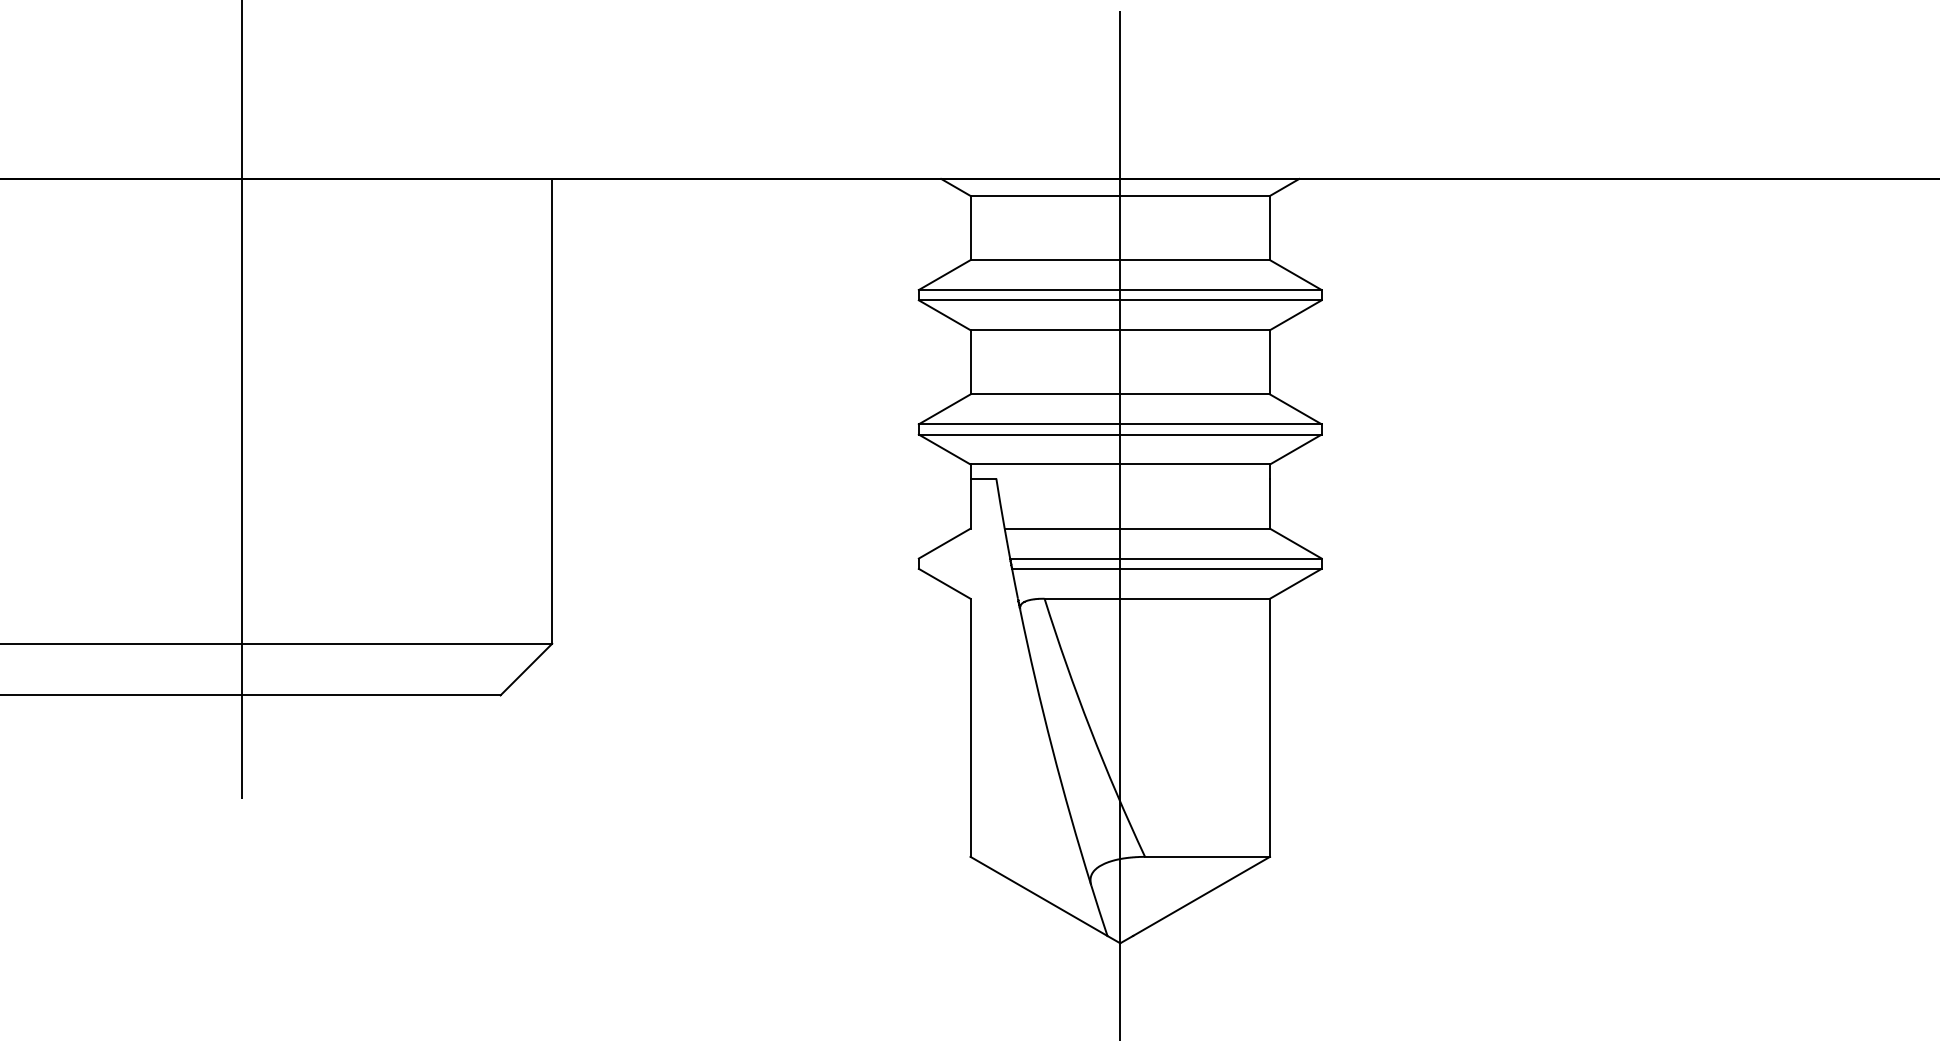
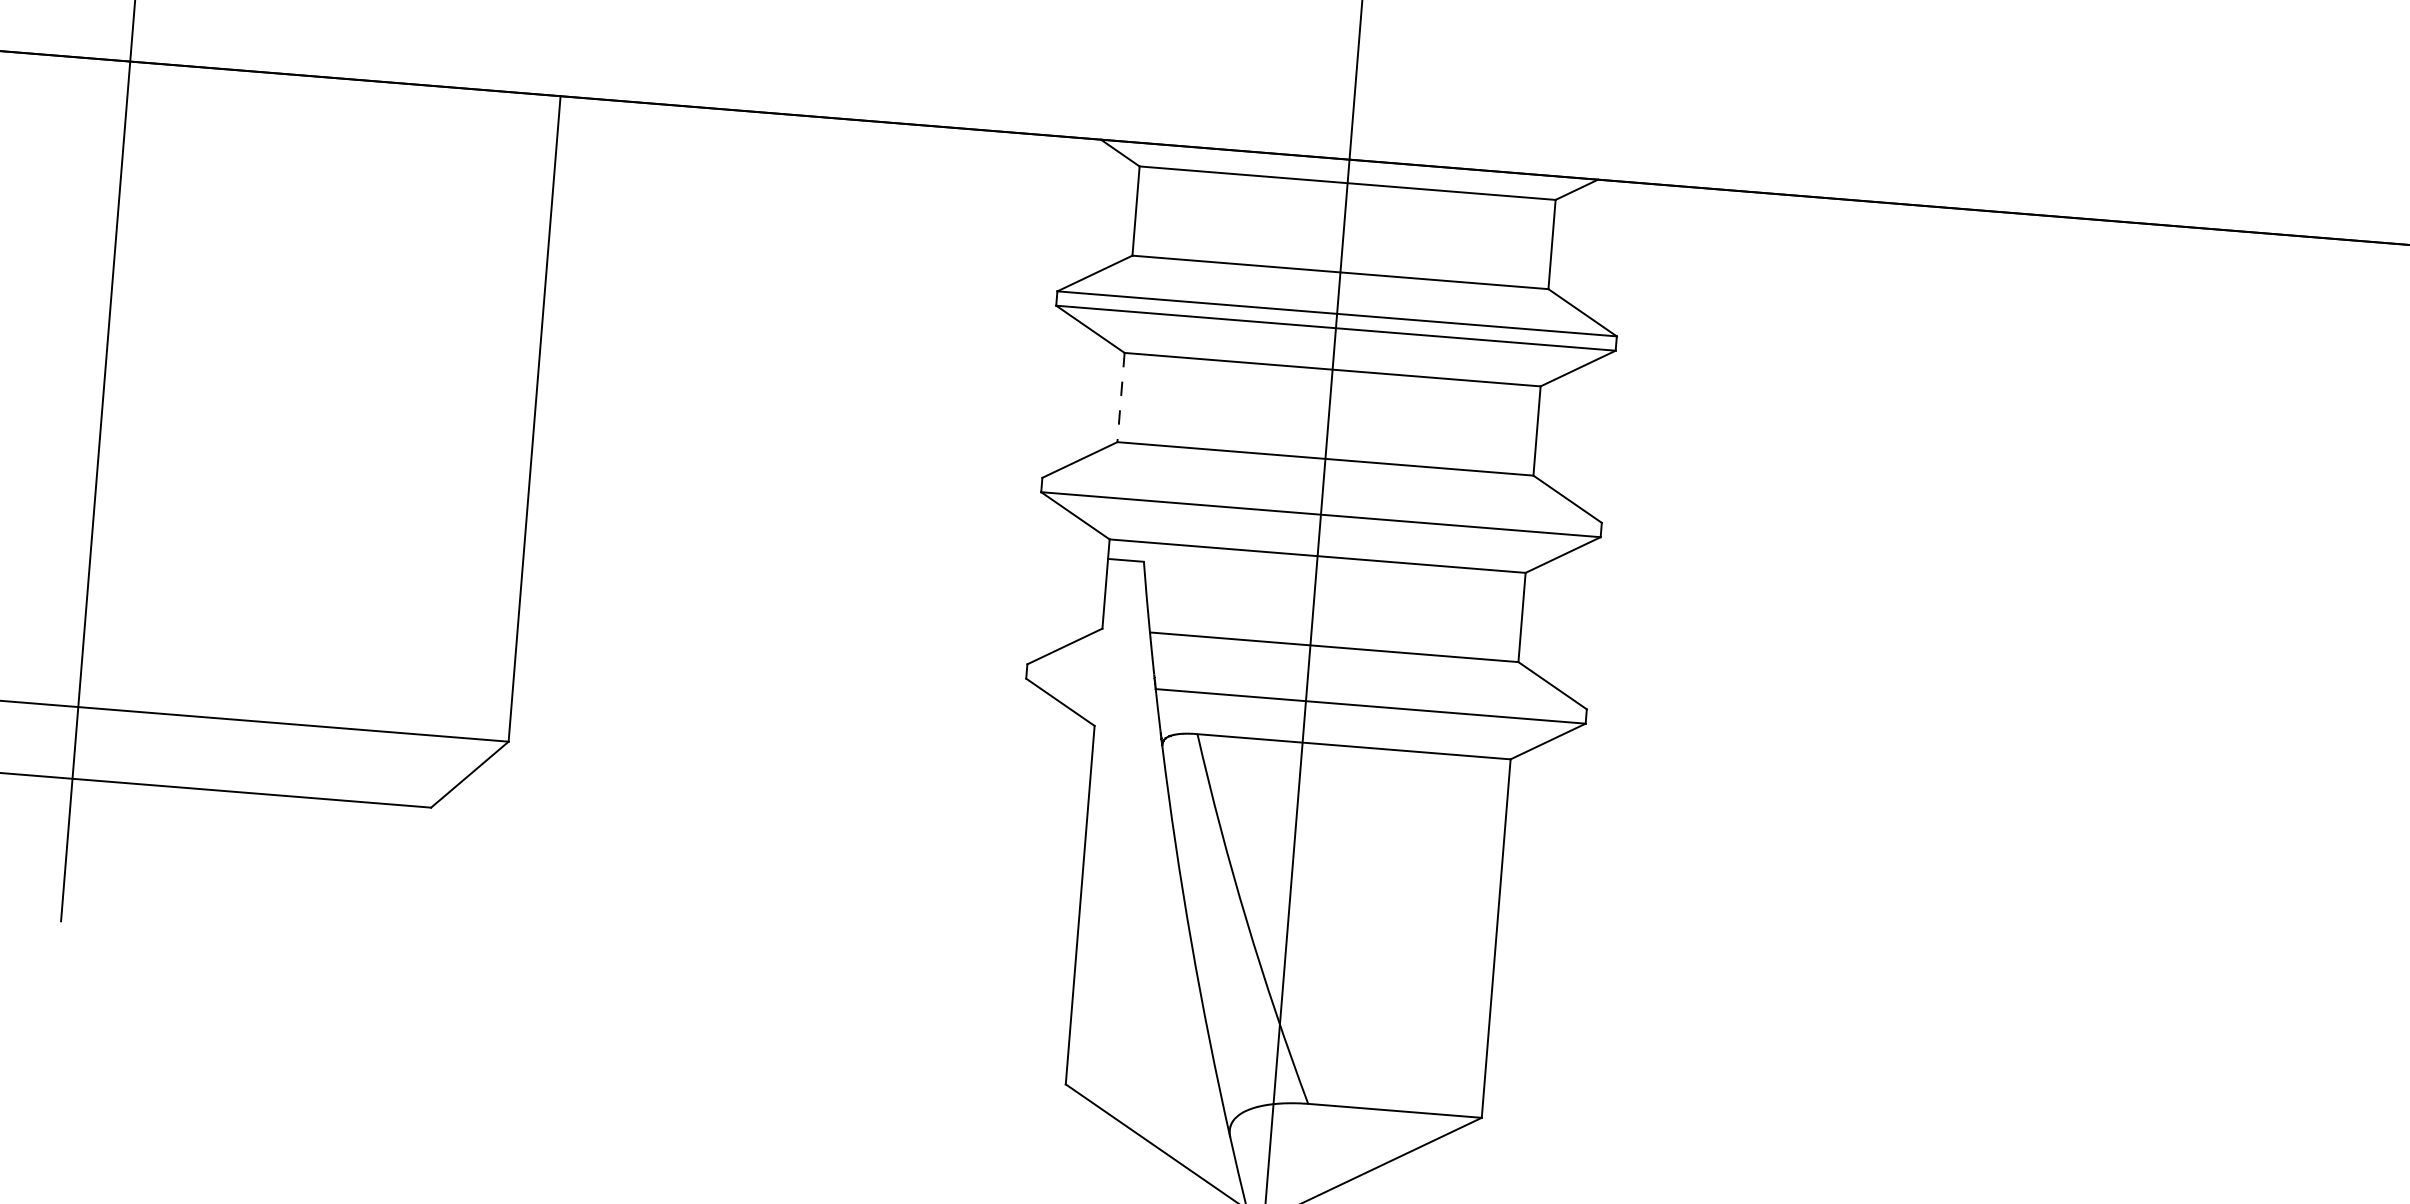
line: (970, 362) -> (1121, 397), solid -> dashed
line: (1119, 424) -> (1321, 500), removed
line: (1165, 558) -> (1369, 691), removed

